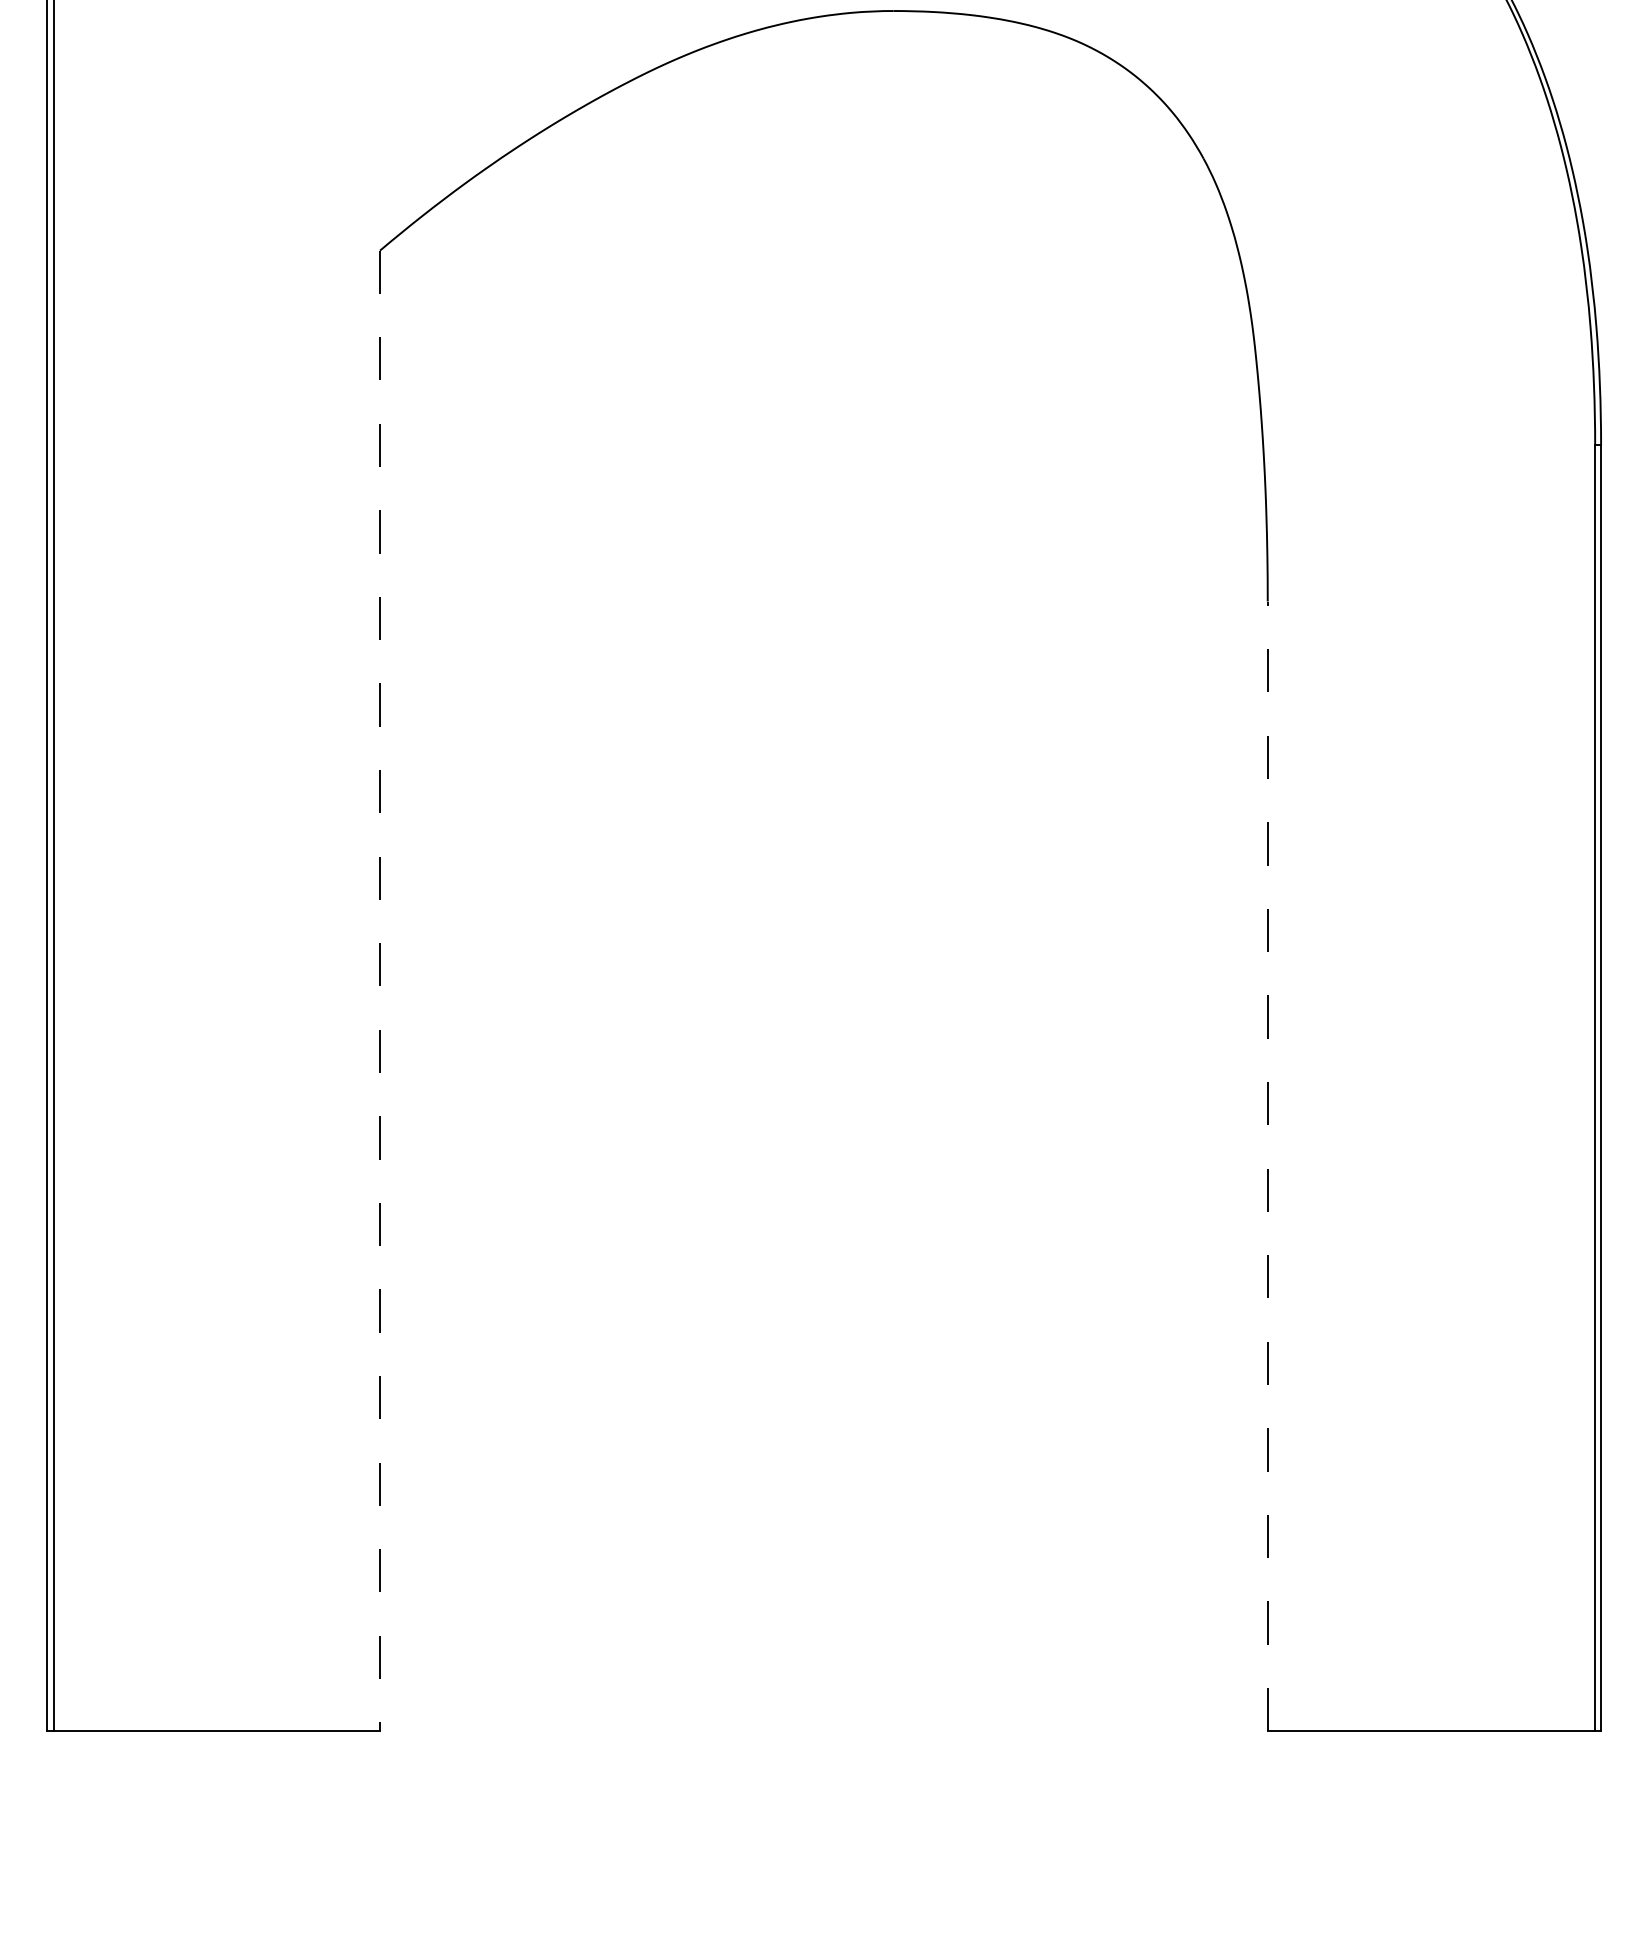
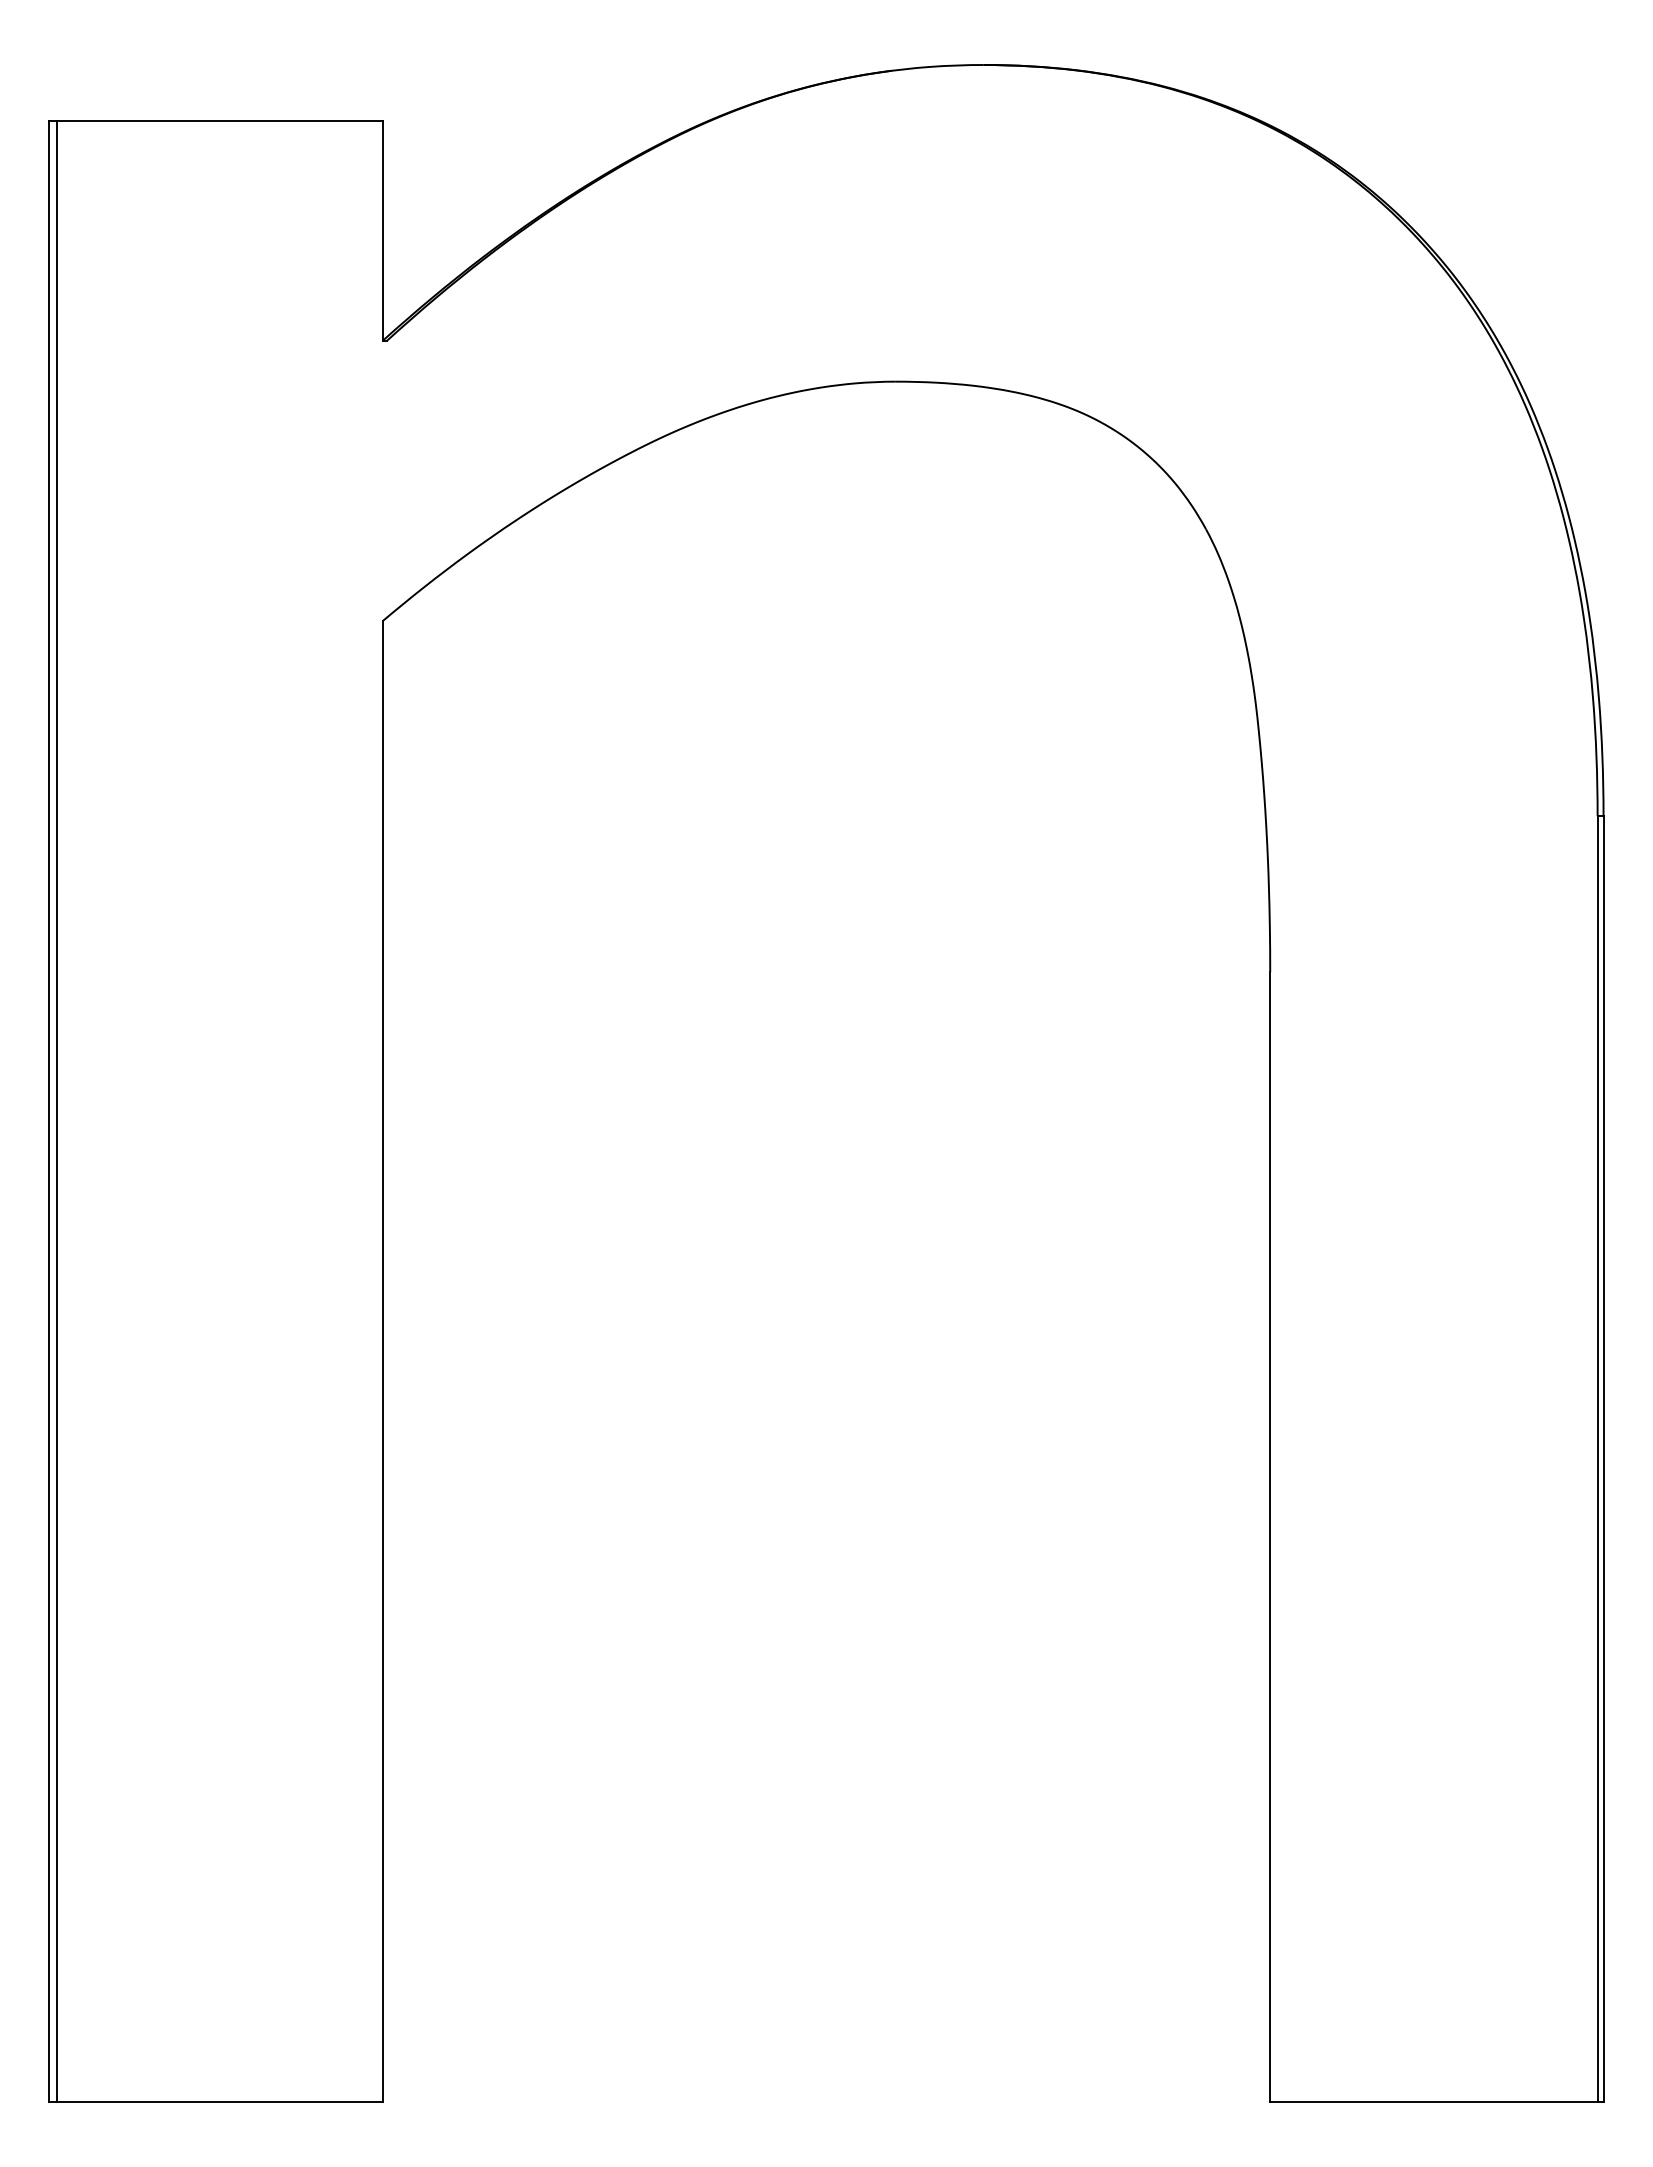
line: (380, 991) -> (382, 1362), dashed -> solid
line: (1268, 1166) -> (1270, 1537), dashed -> solid

